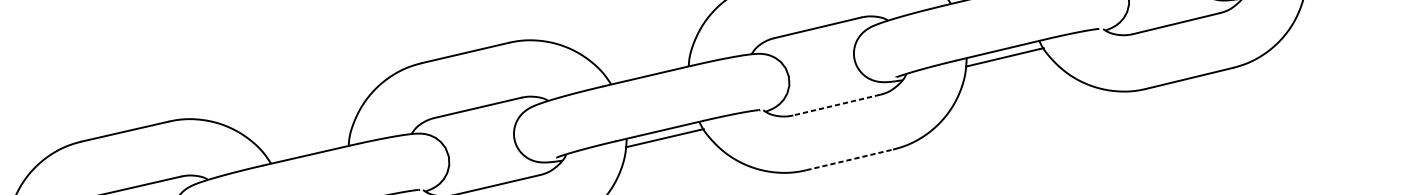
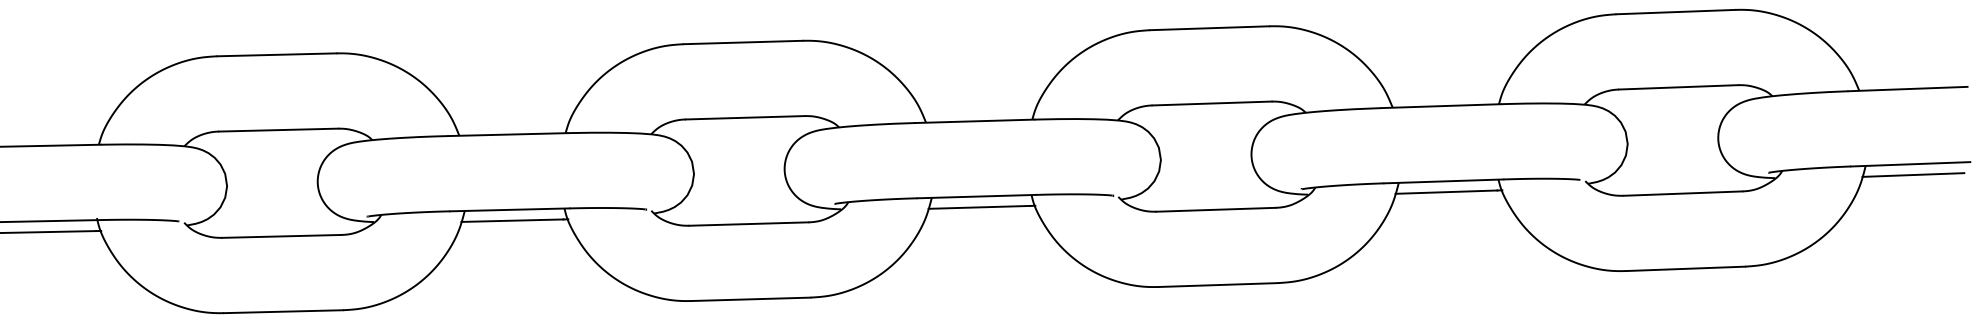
line: (836, 104) -> (1215, 209), dashed -> solid
line: (849, 160) -> (1218, 285), dashed -> solid

